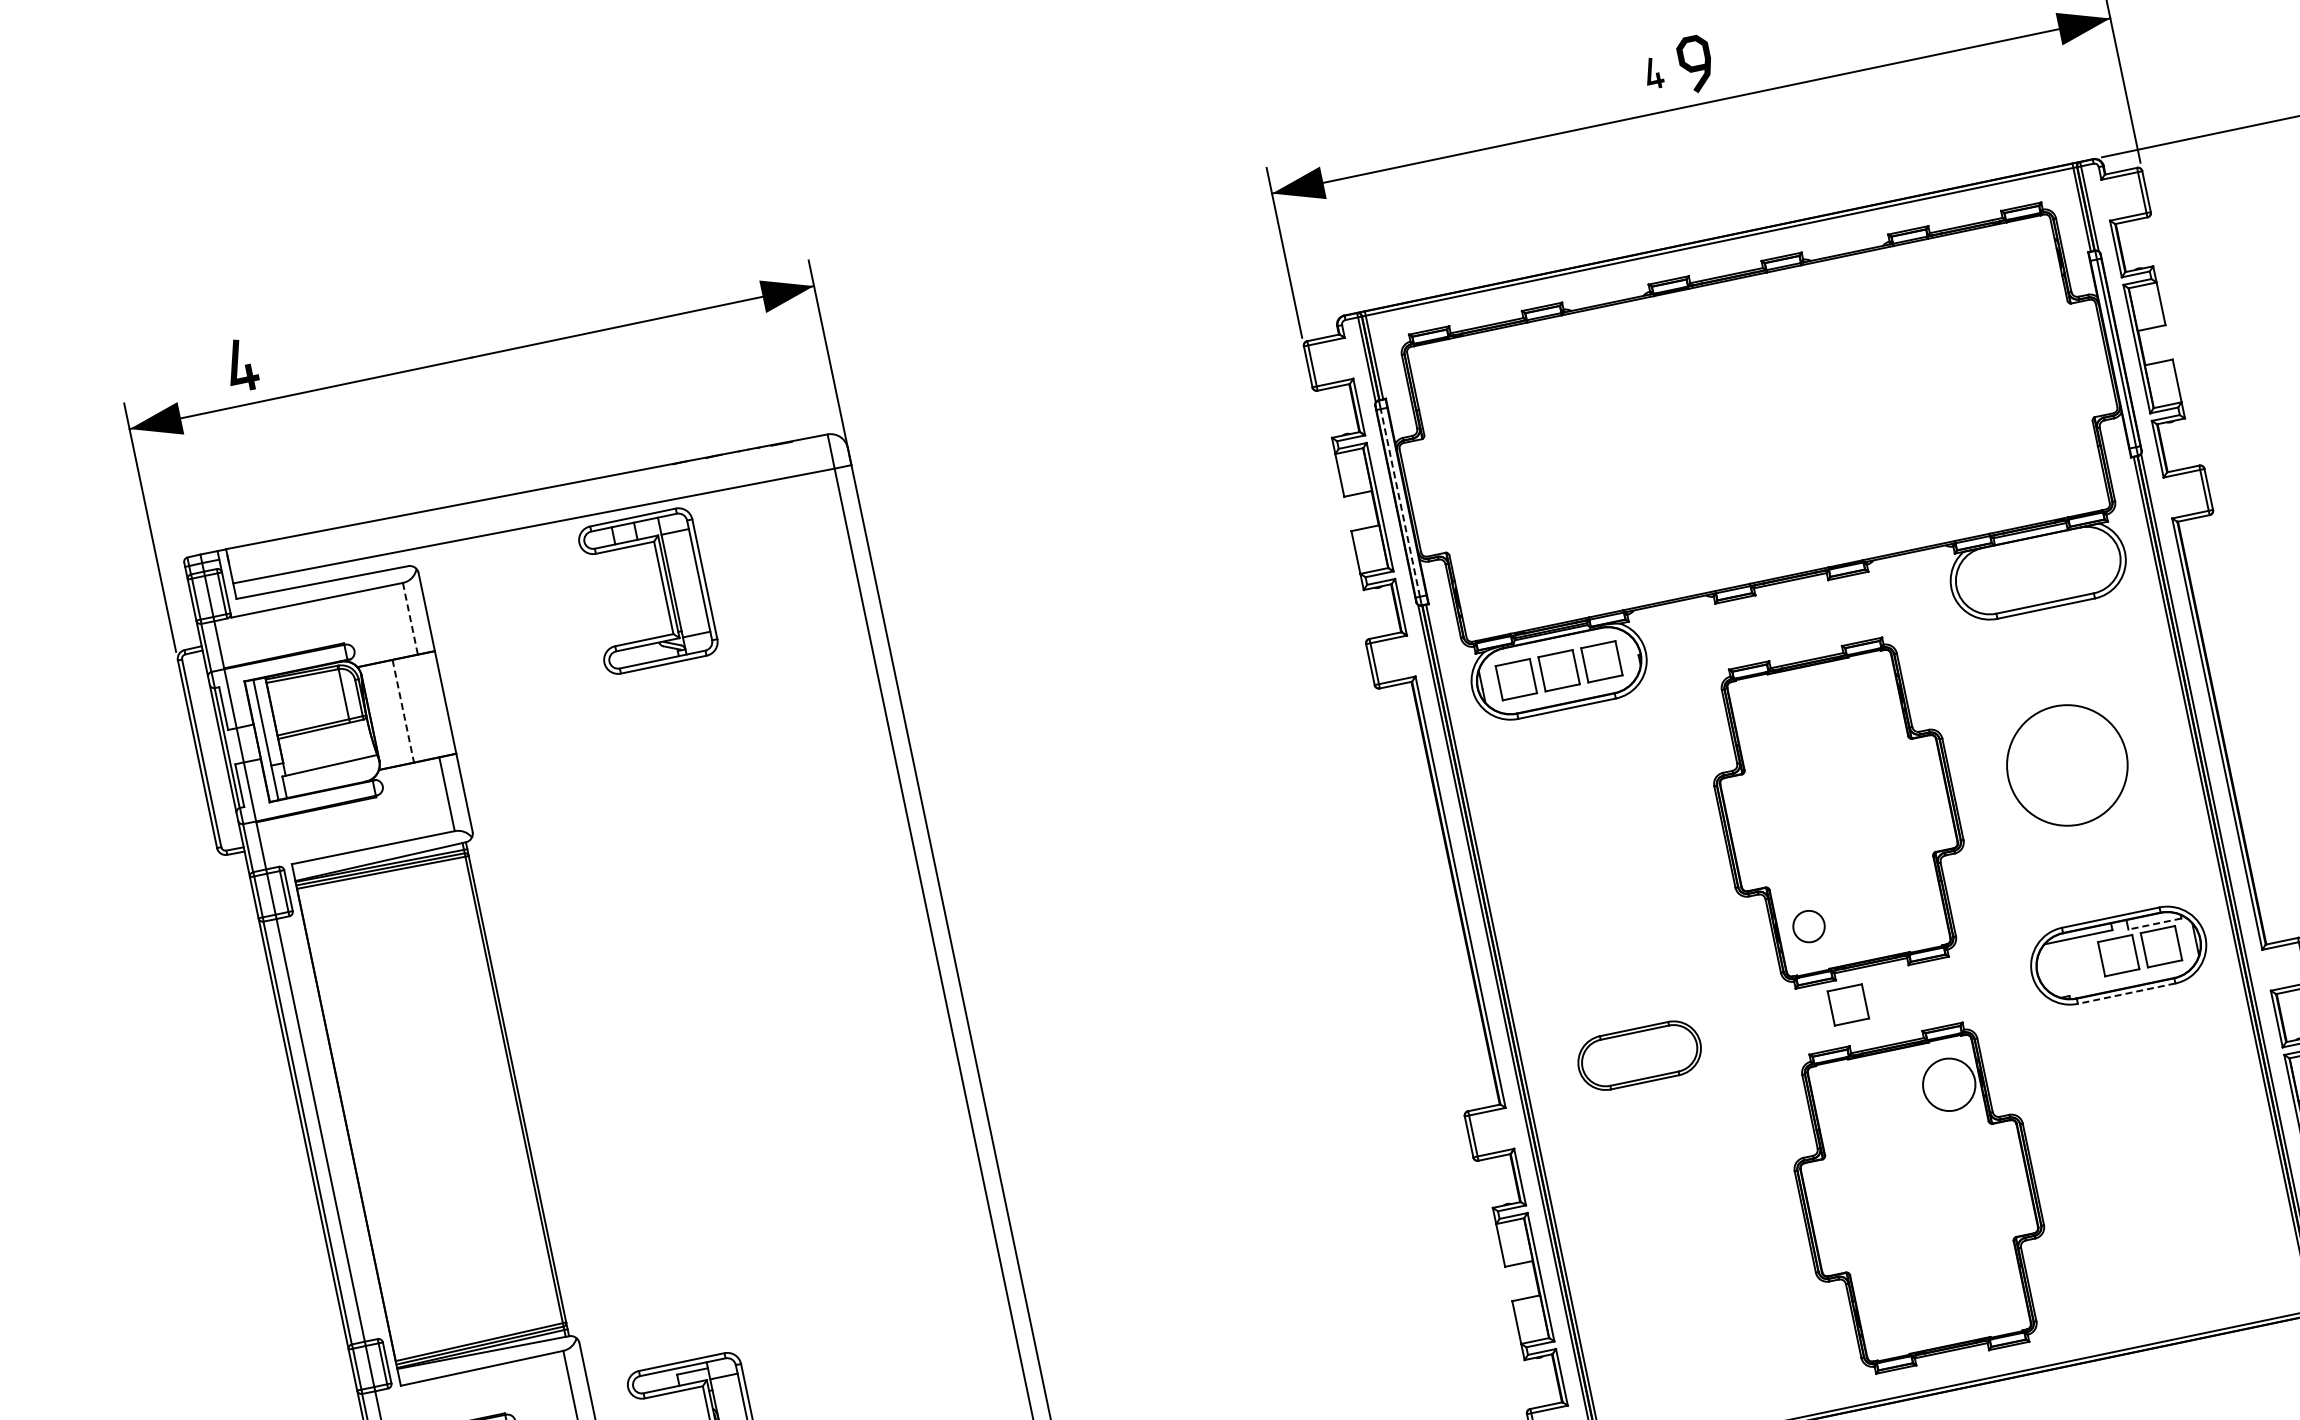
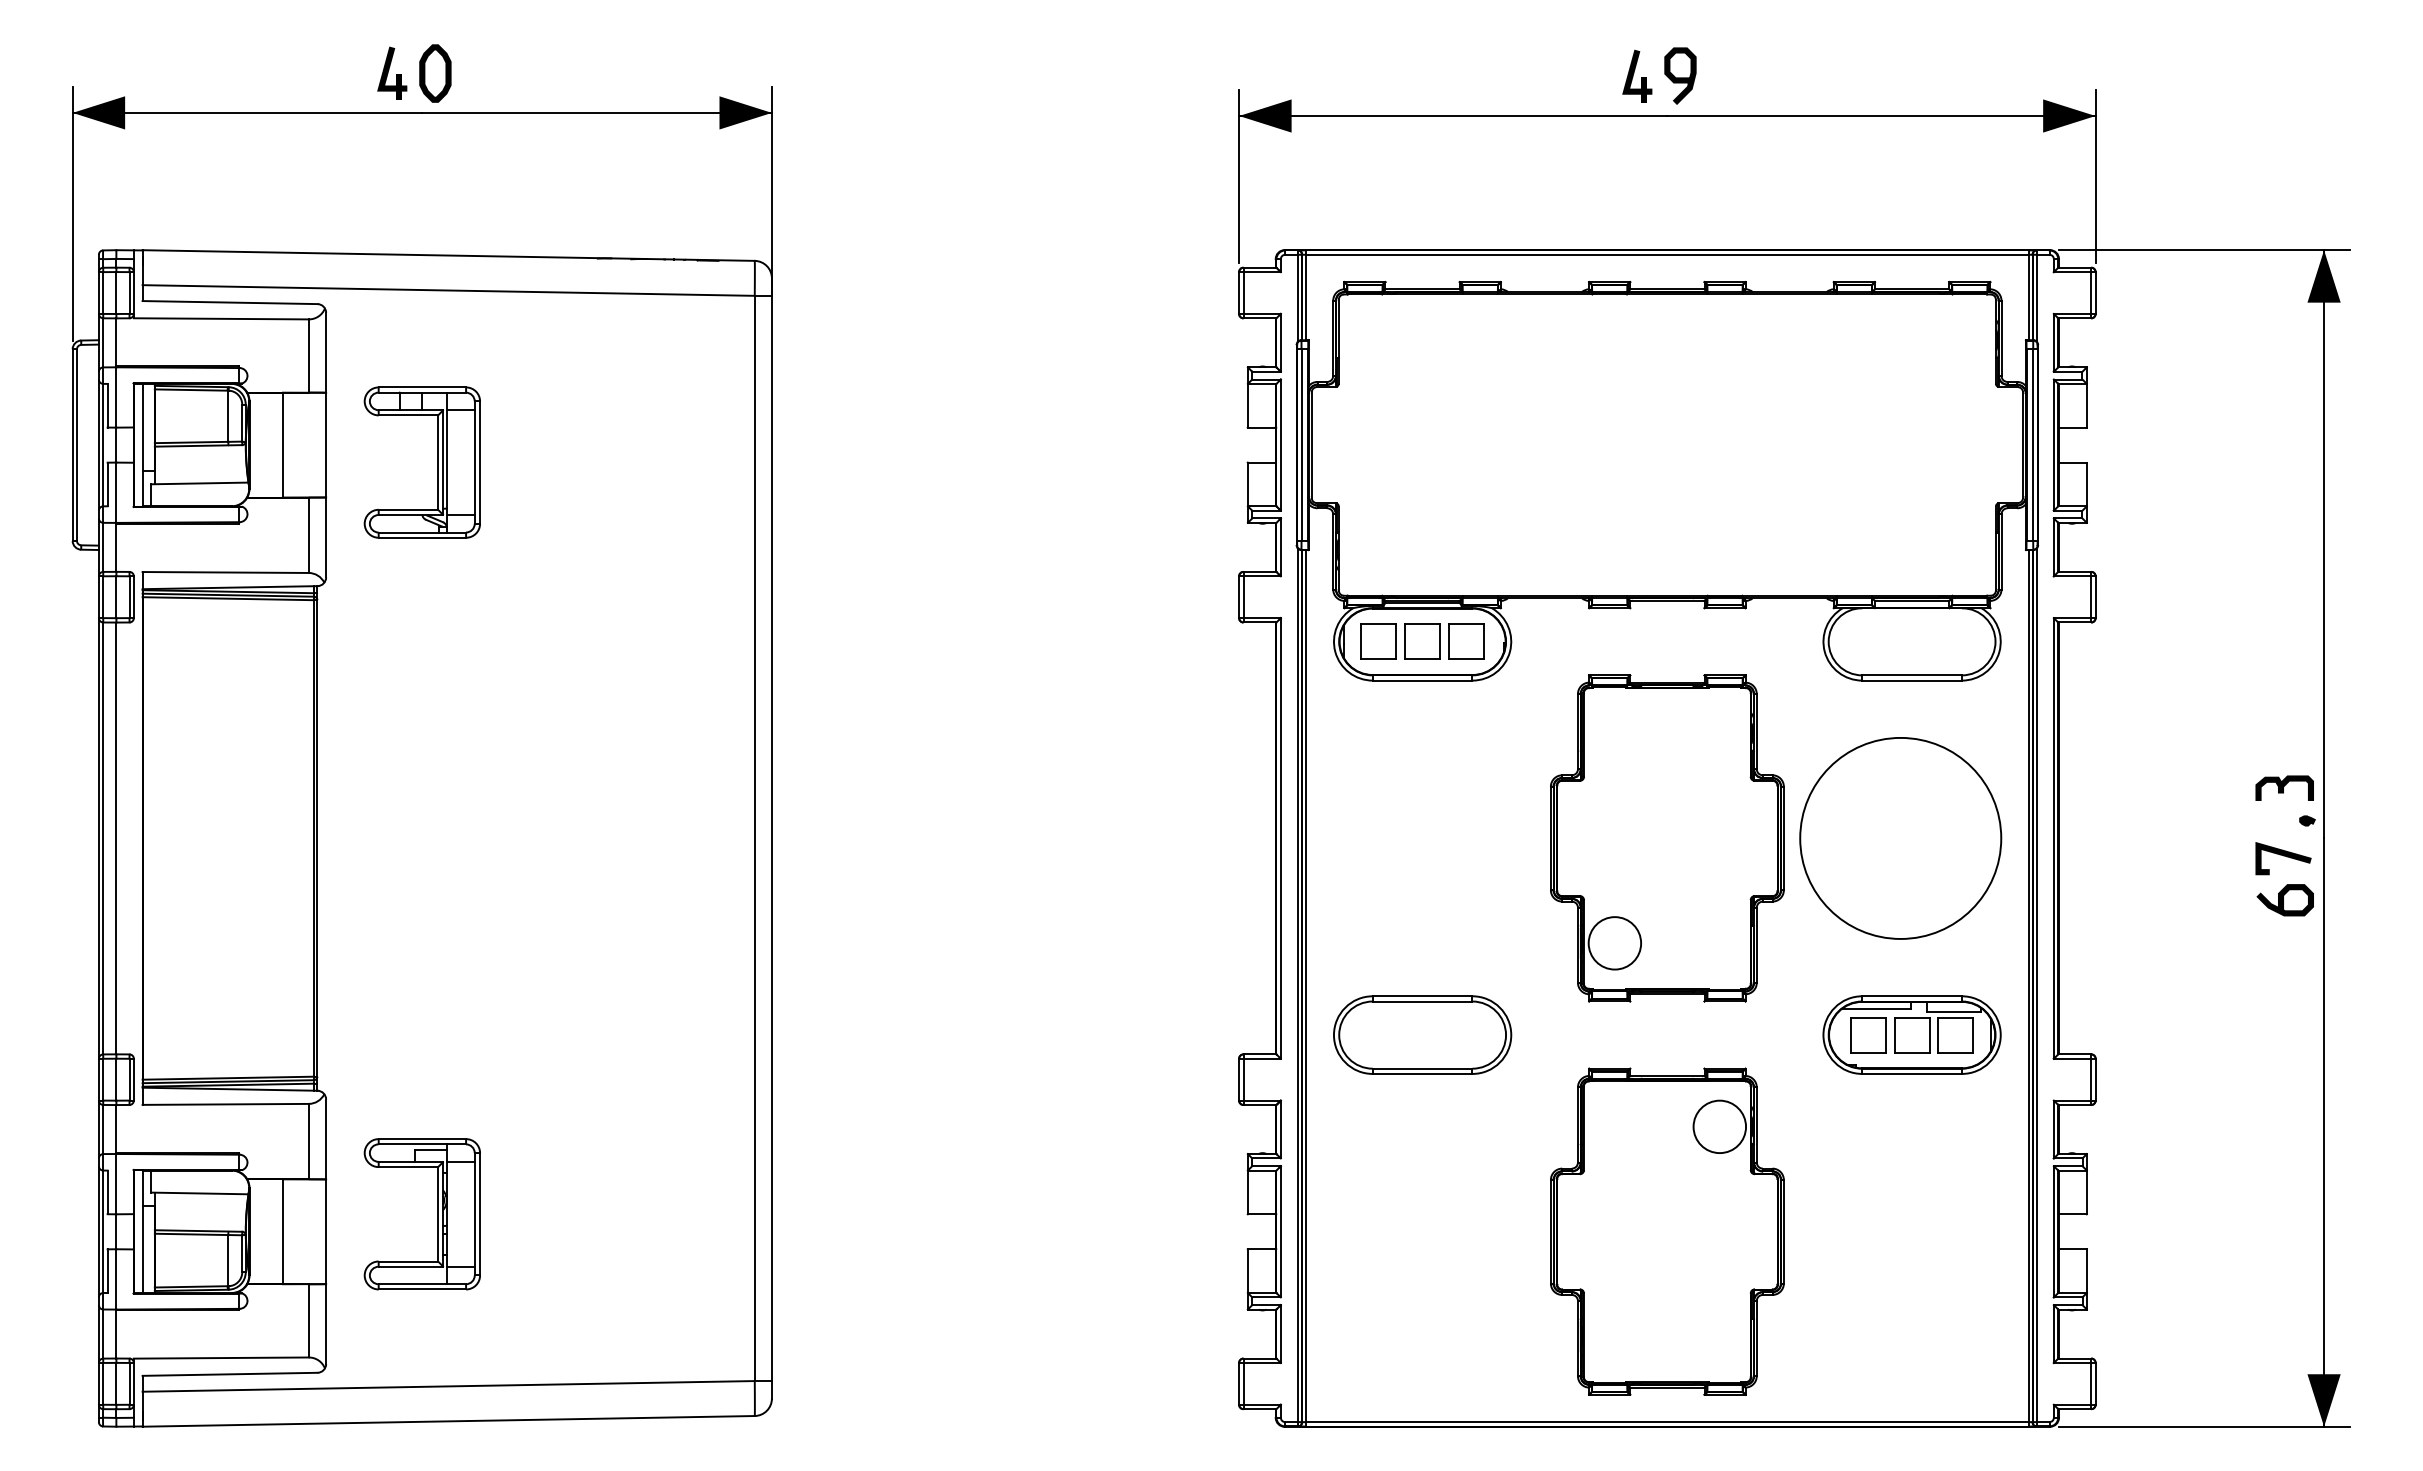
part: (1653, 72) -> (1637, 75), size x1.67
part: (476, 316) -> (435, 73), added
part: (241, 364) -> (392, 72), moved
line: (1400, 503) -> (1301, 445), dashed -> solid
part: (663, 587) -> (437, 462), moved
line: (410, 618) -> (308, 355), dashed -> solid
line: (402, 711) -> (282, 445), dashed -> solid
circle: (2066, 764) -> (1900, 837), size x1.67
line: (2154, 924) -> (1953, 1011), dashed -> solid
circle: (1808, 926) -> (1614, 943), size x1.67
line: (2126, 993) -> (1912, 1073), dashed -> solid
part: (1848, 1005) -> (1868, 1035), moved
part: (1639, 1055) -> (1422, 1034), size x1.43

